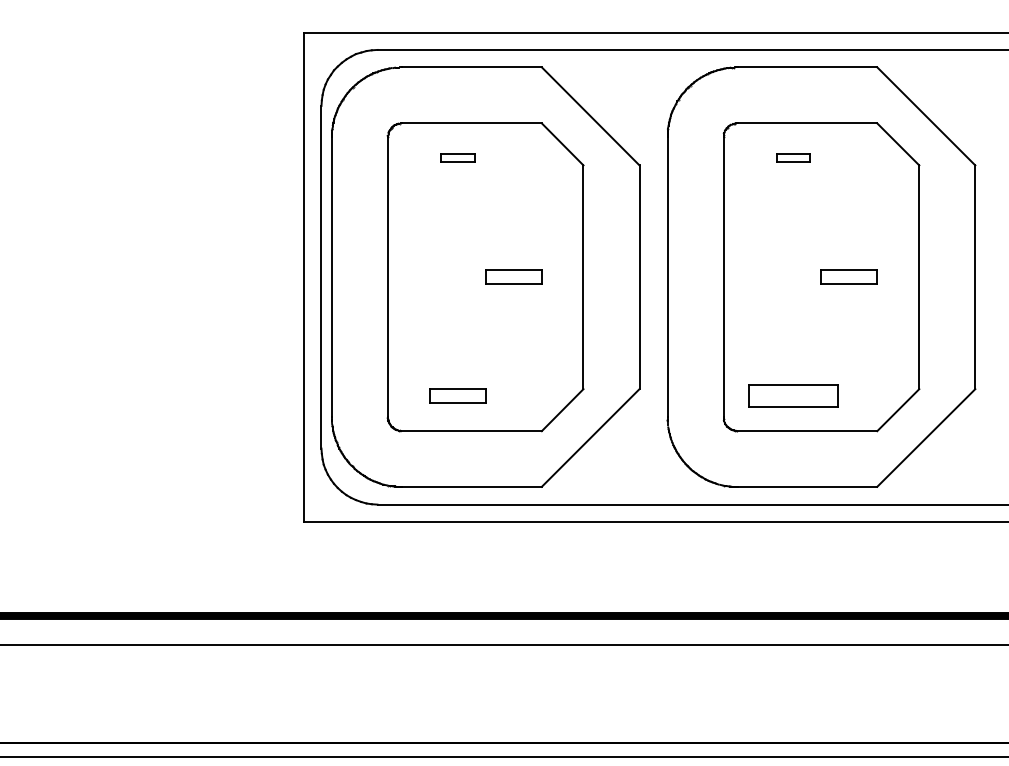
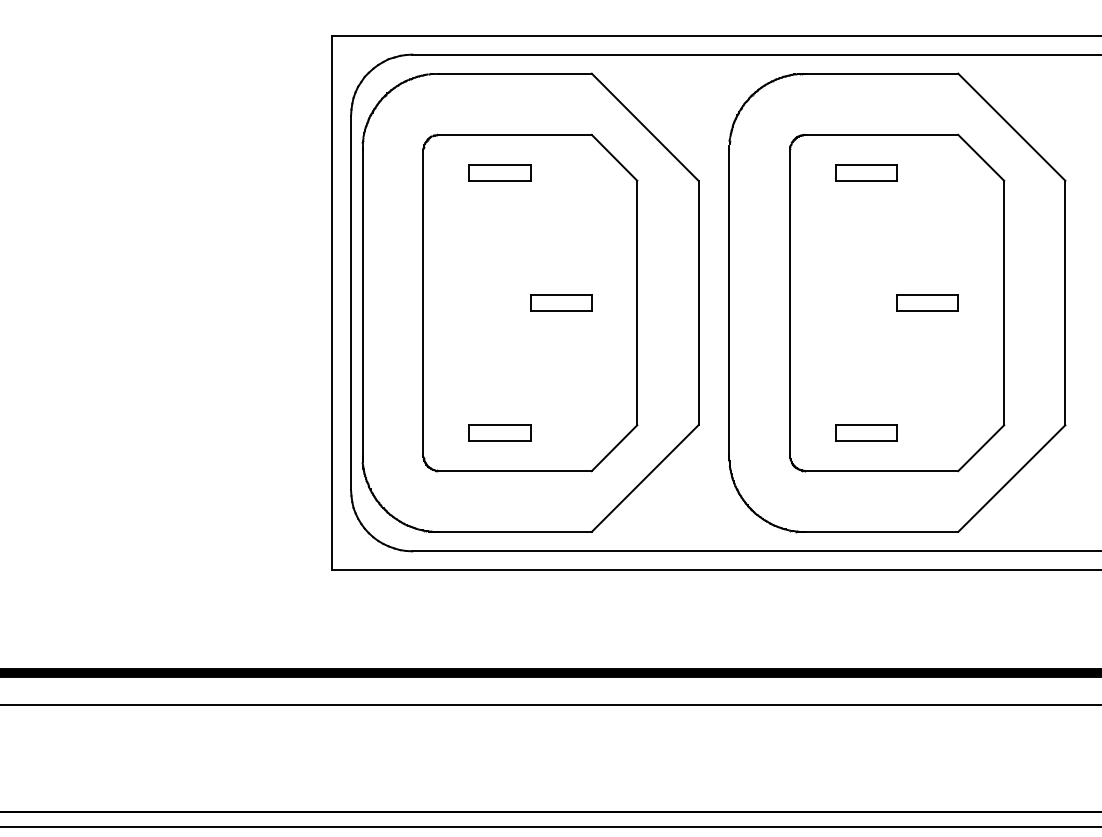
part: (457, 157) -> (499, 172), size x1.67
part: (793, 157) -> (866, 172), size x1.67
part: (793, 395) -> (866, 432), size x0.62

